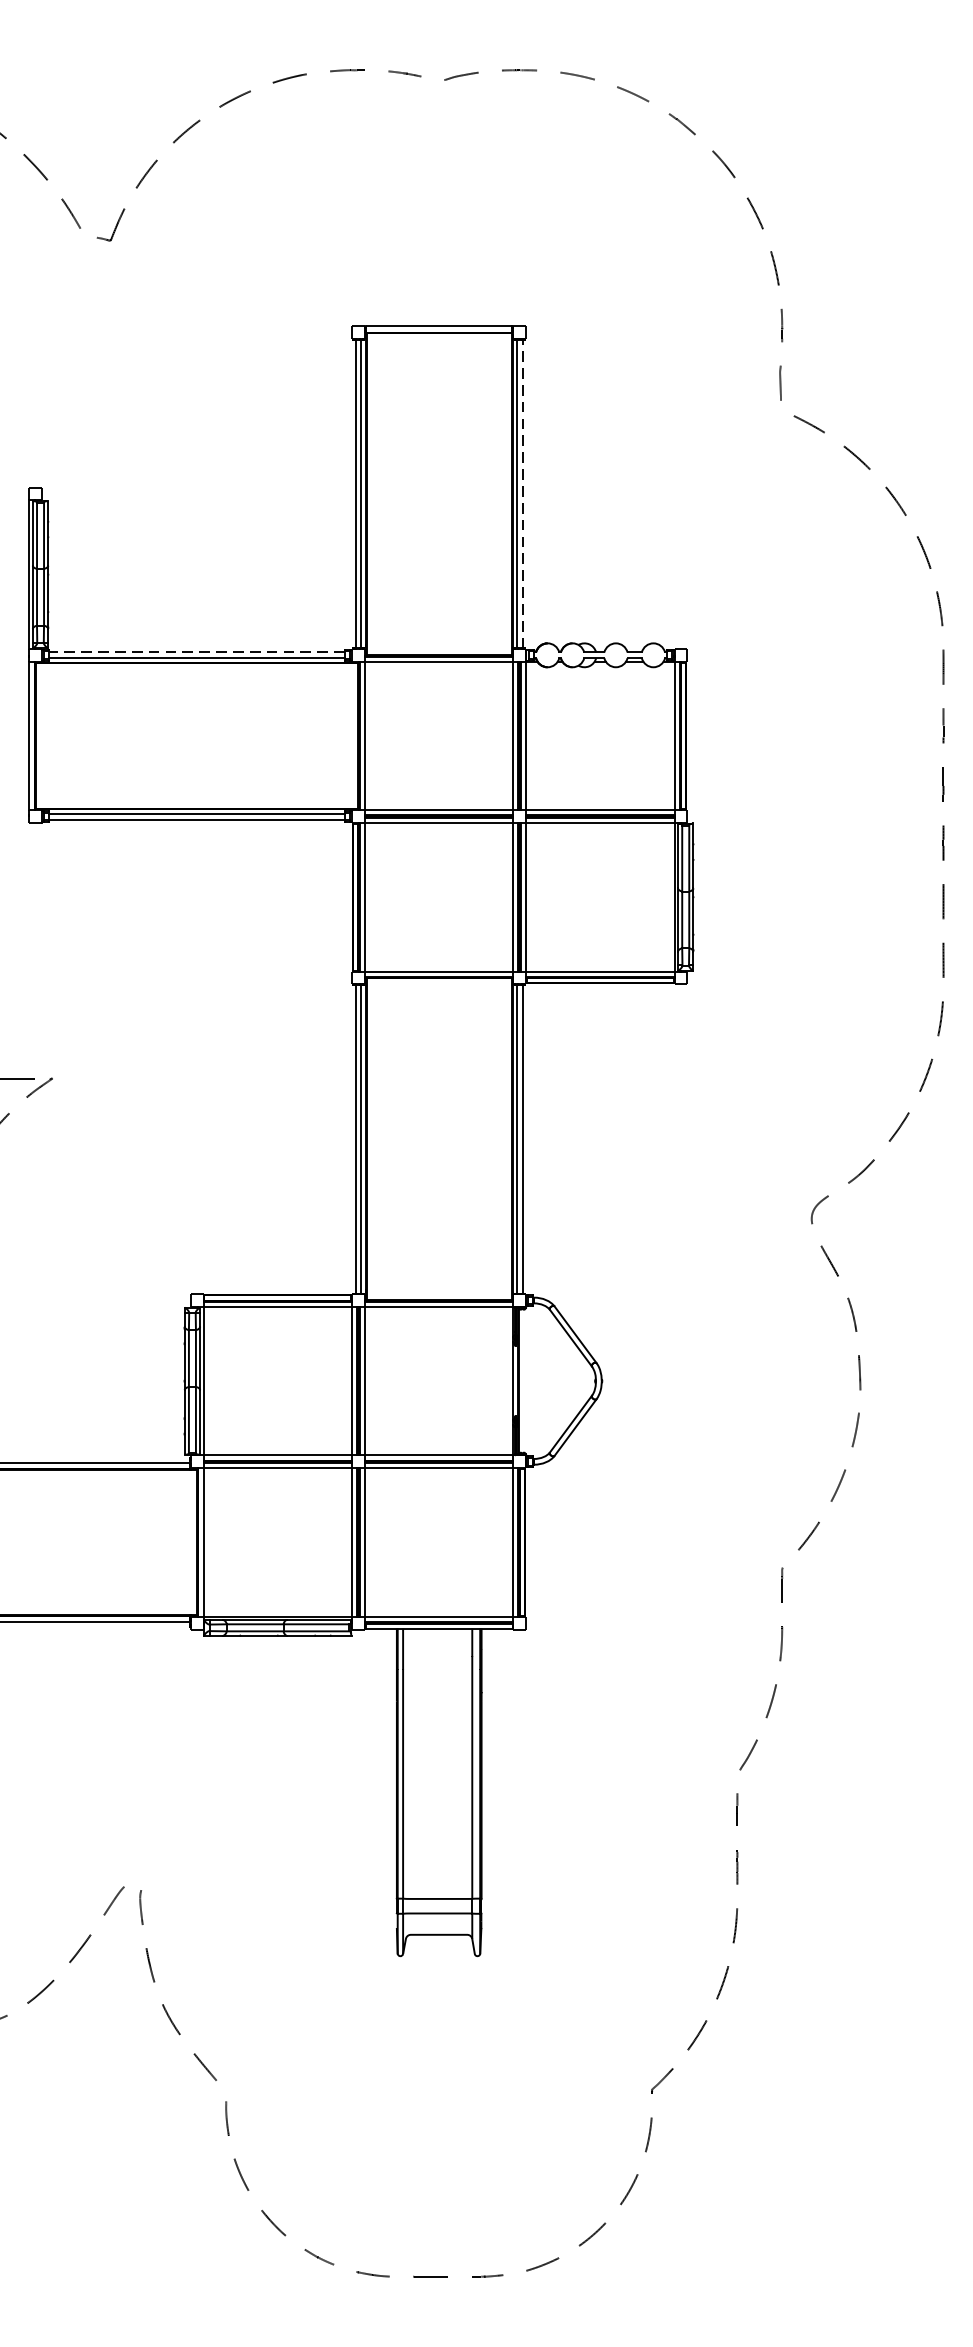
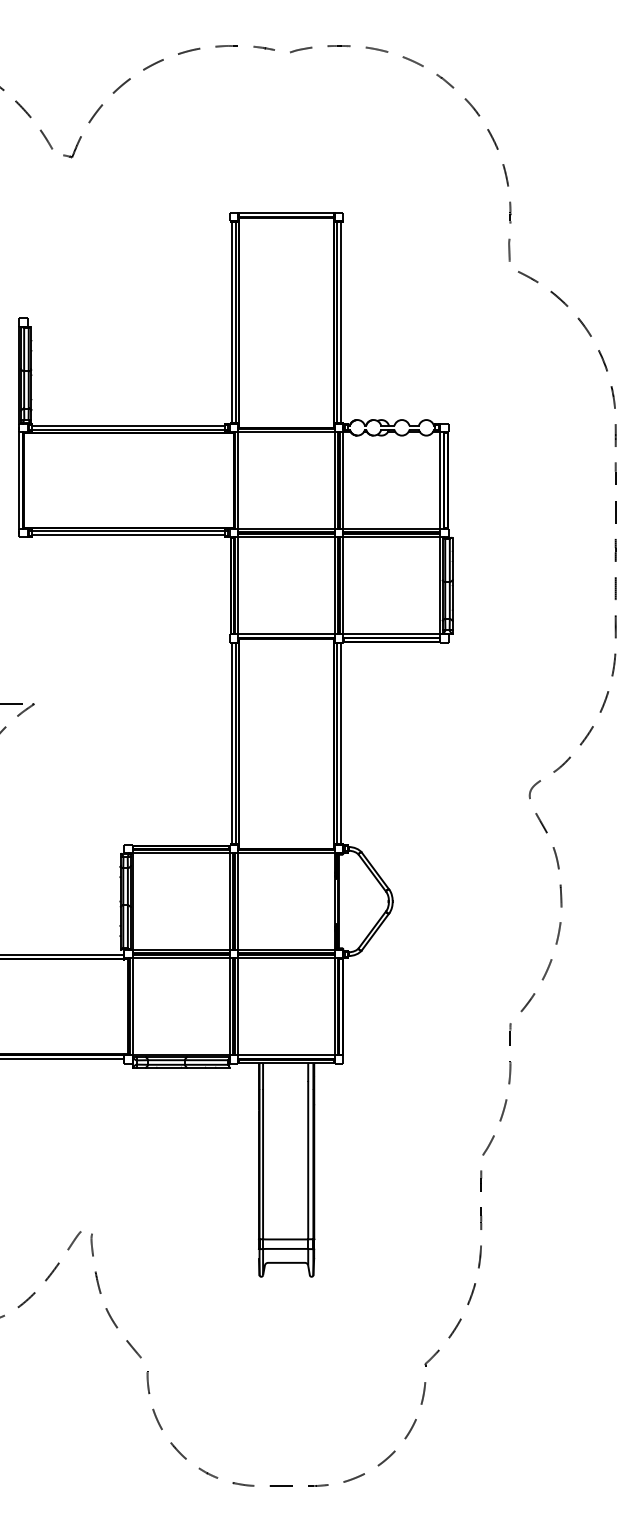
line: (523, 493) -> (341, 322), dashed -> solid
line: (196, 651) -> (128, 425), dashed -> solid

